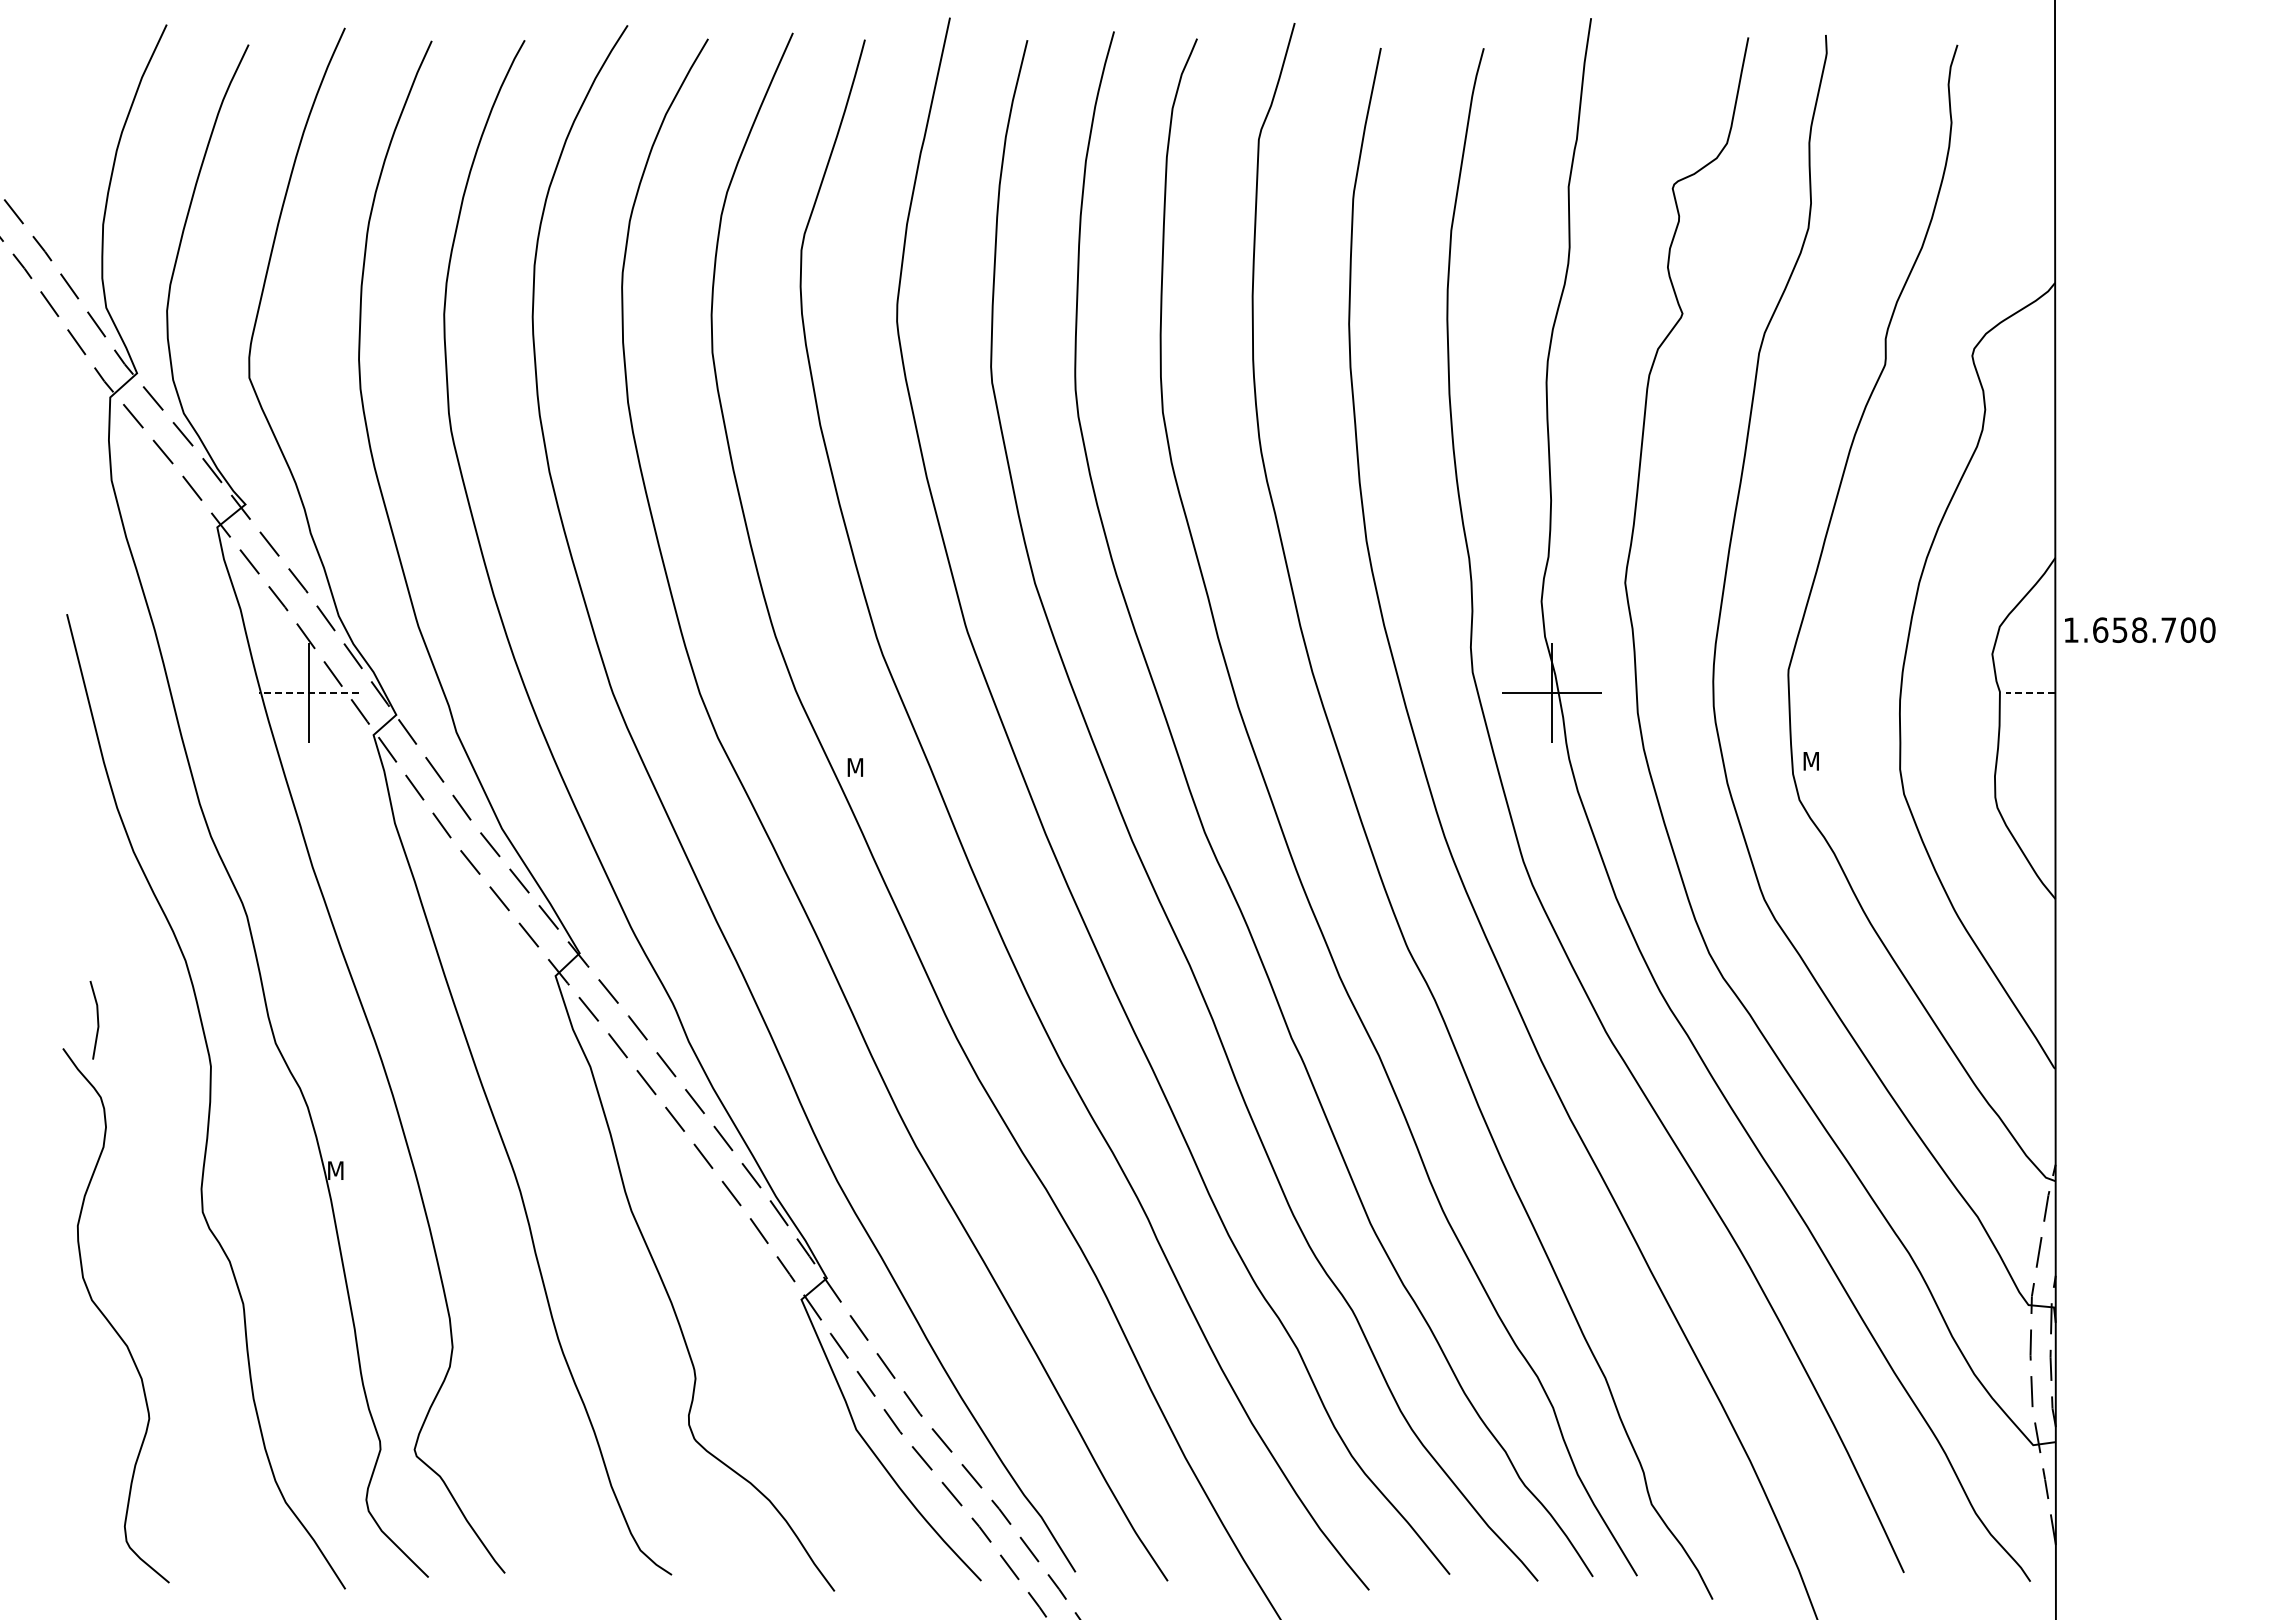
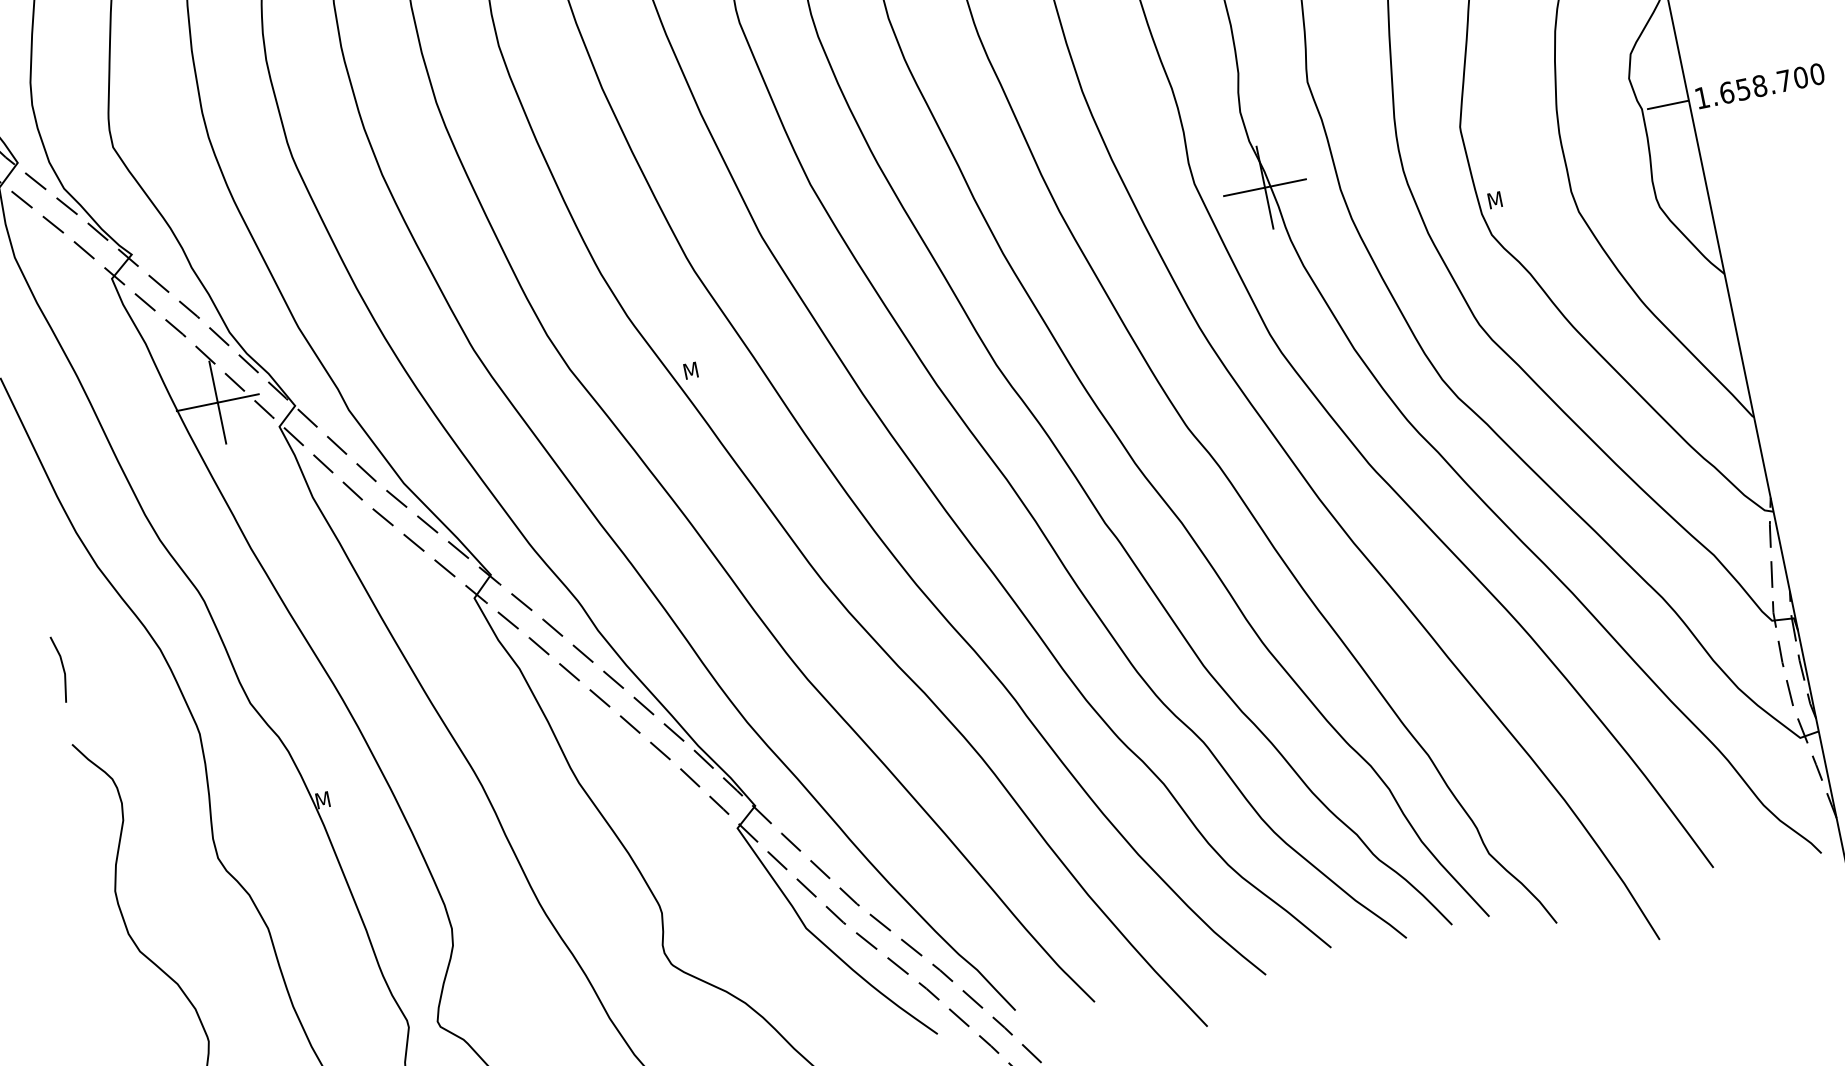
text: (2140, 629) -> (1760, 85), moved
line: (308, 693) -> (217, 402), dashed -> solid
line: (2030, 693) -> (1668, 105), dashed -> solid
line: (97, 1020) -> (63, 669), moved

